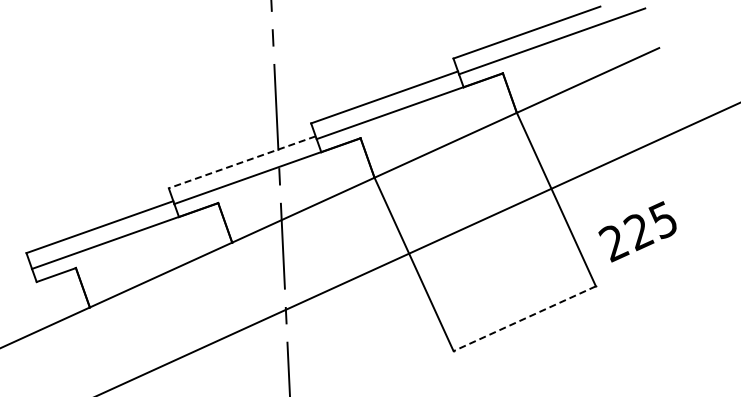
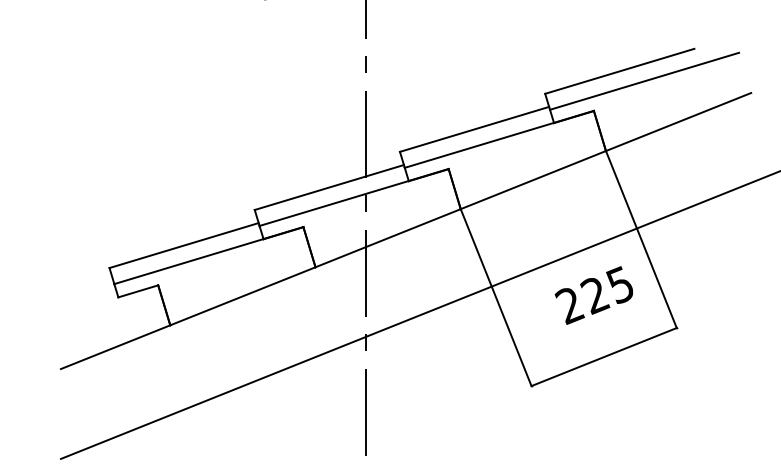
line: (242, 162) -> (329, 187), dashed -> solid
text: (637, 231) -> (593, 295), moved
line: (524, 319) -> (603, 357), dashed -> solid

